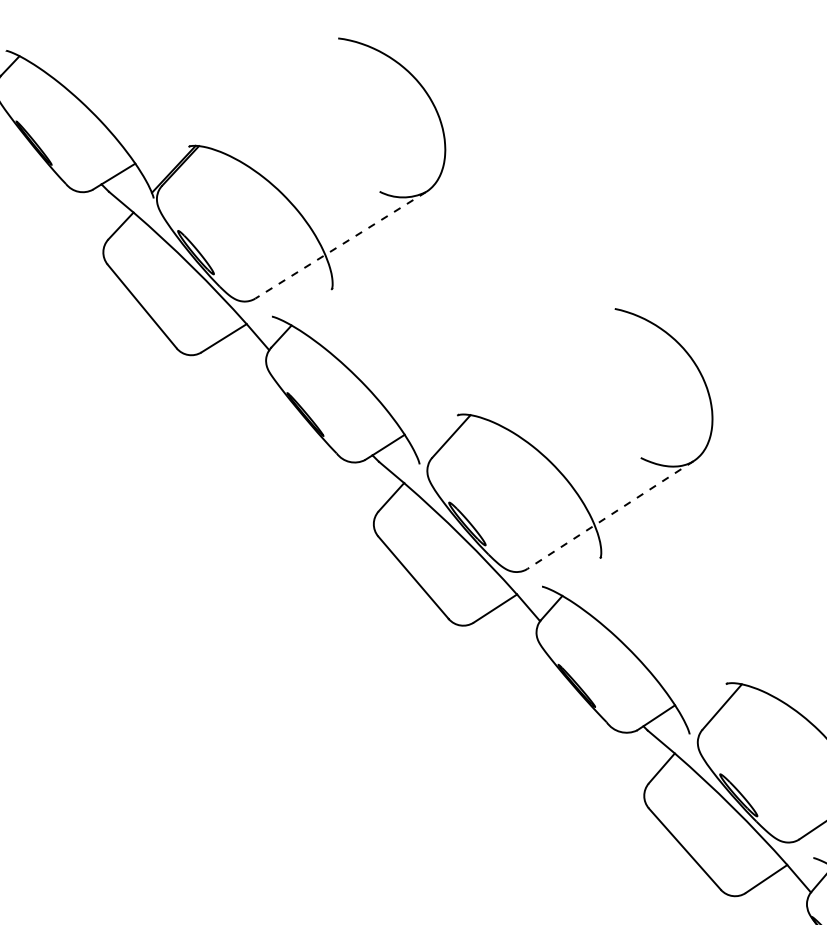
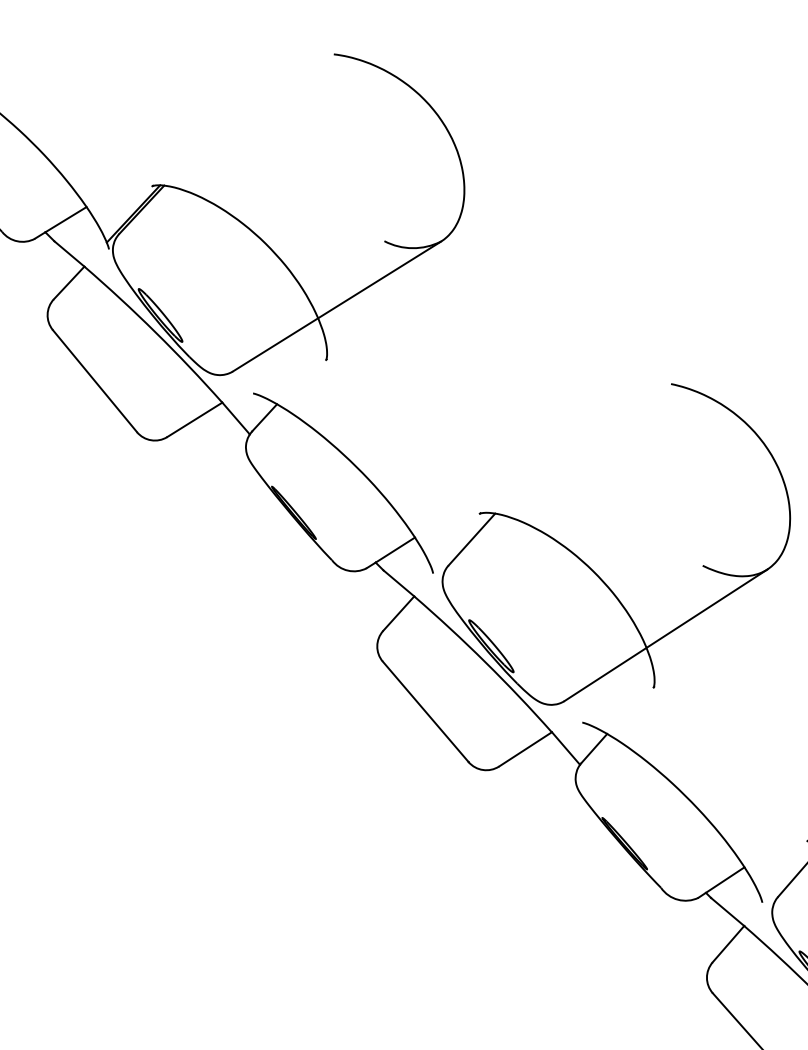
line: (340, 245) -> (336, 306), dashed -> solid
line: (610, 515) -> (665, 635), dashed -> solid

